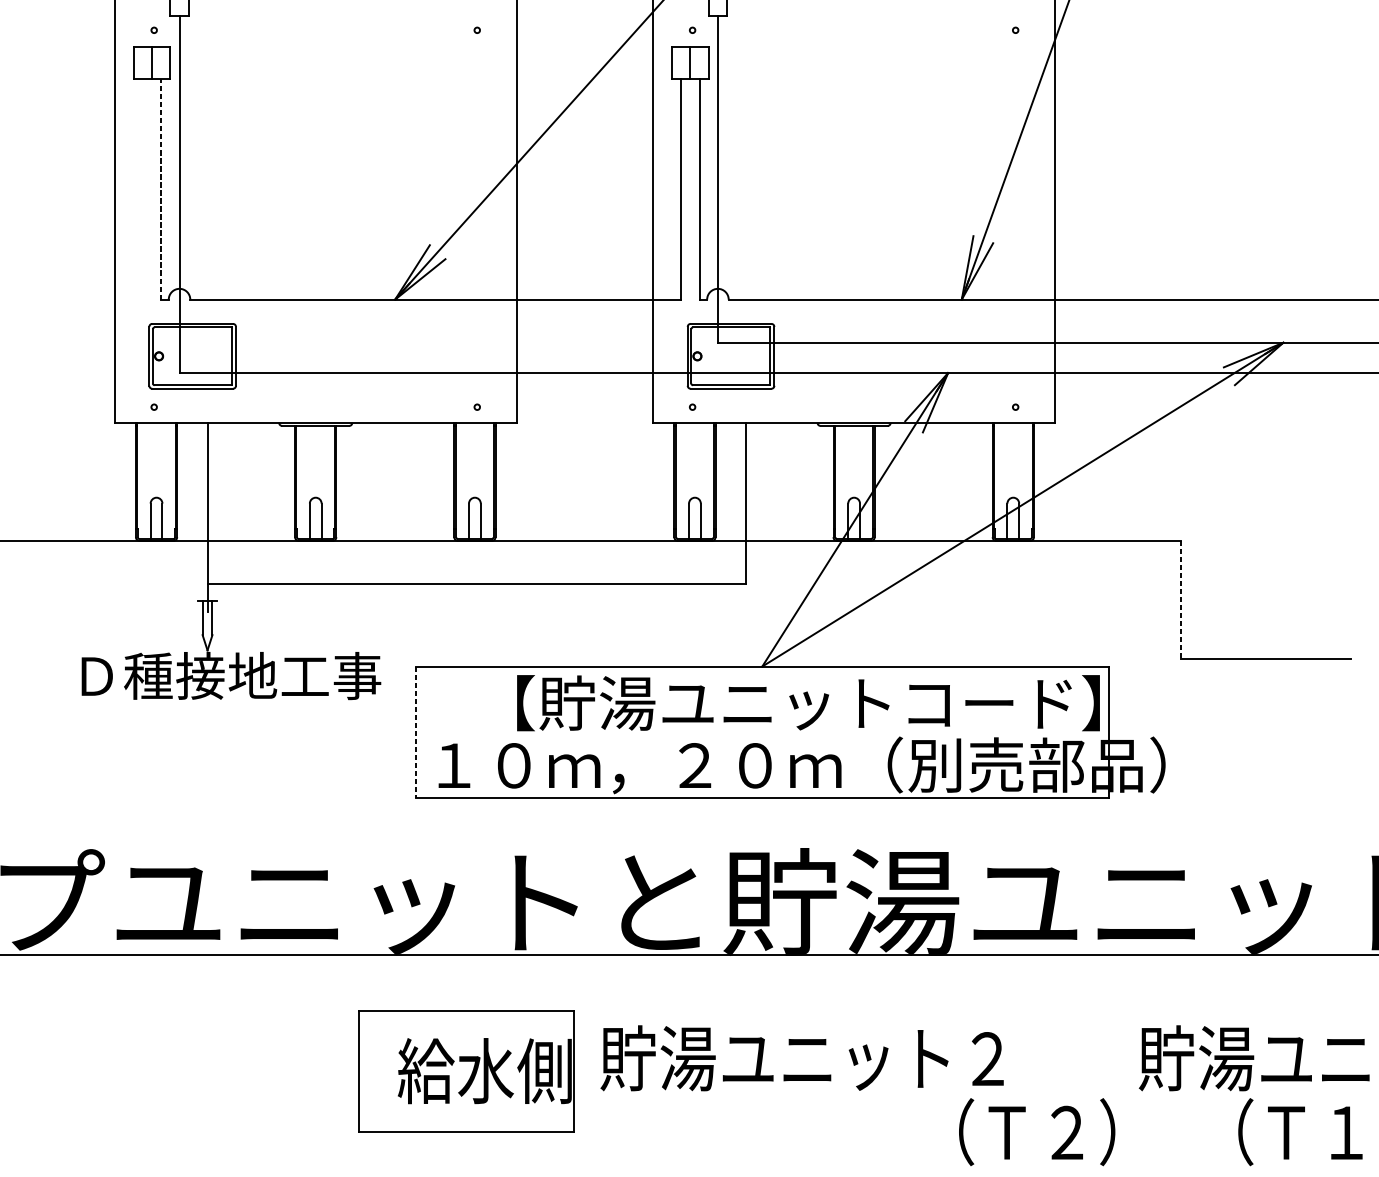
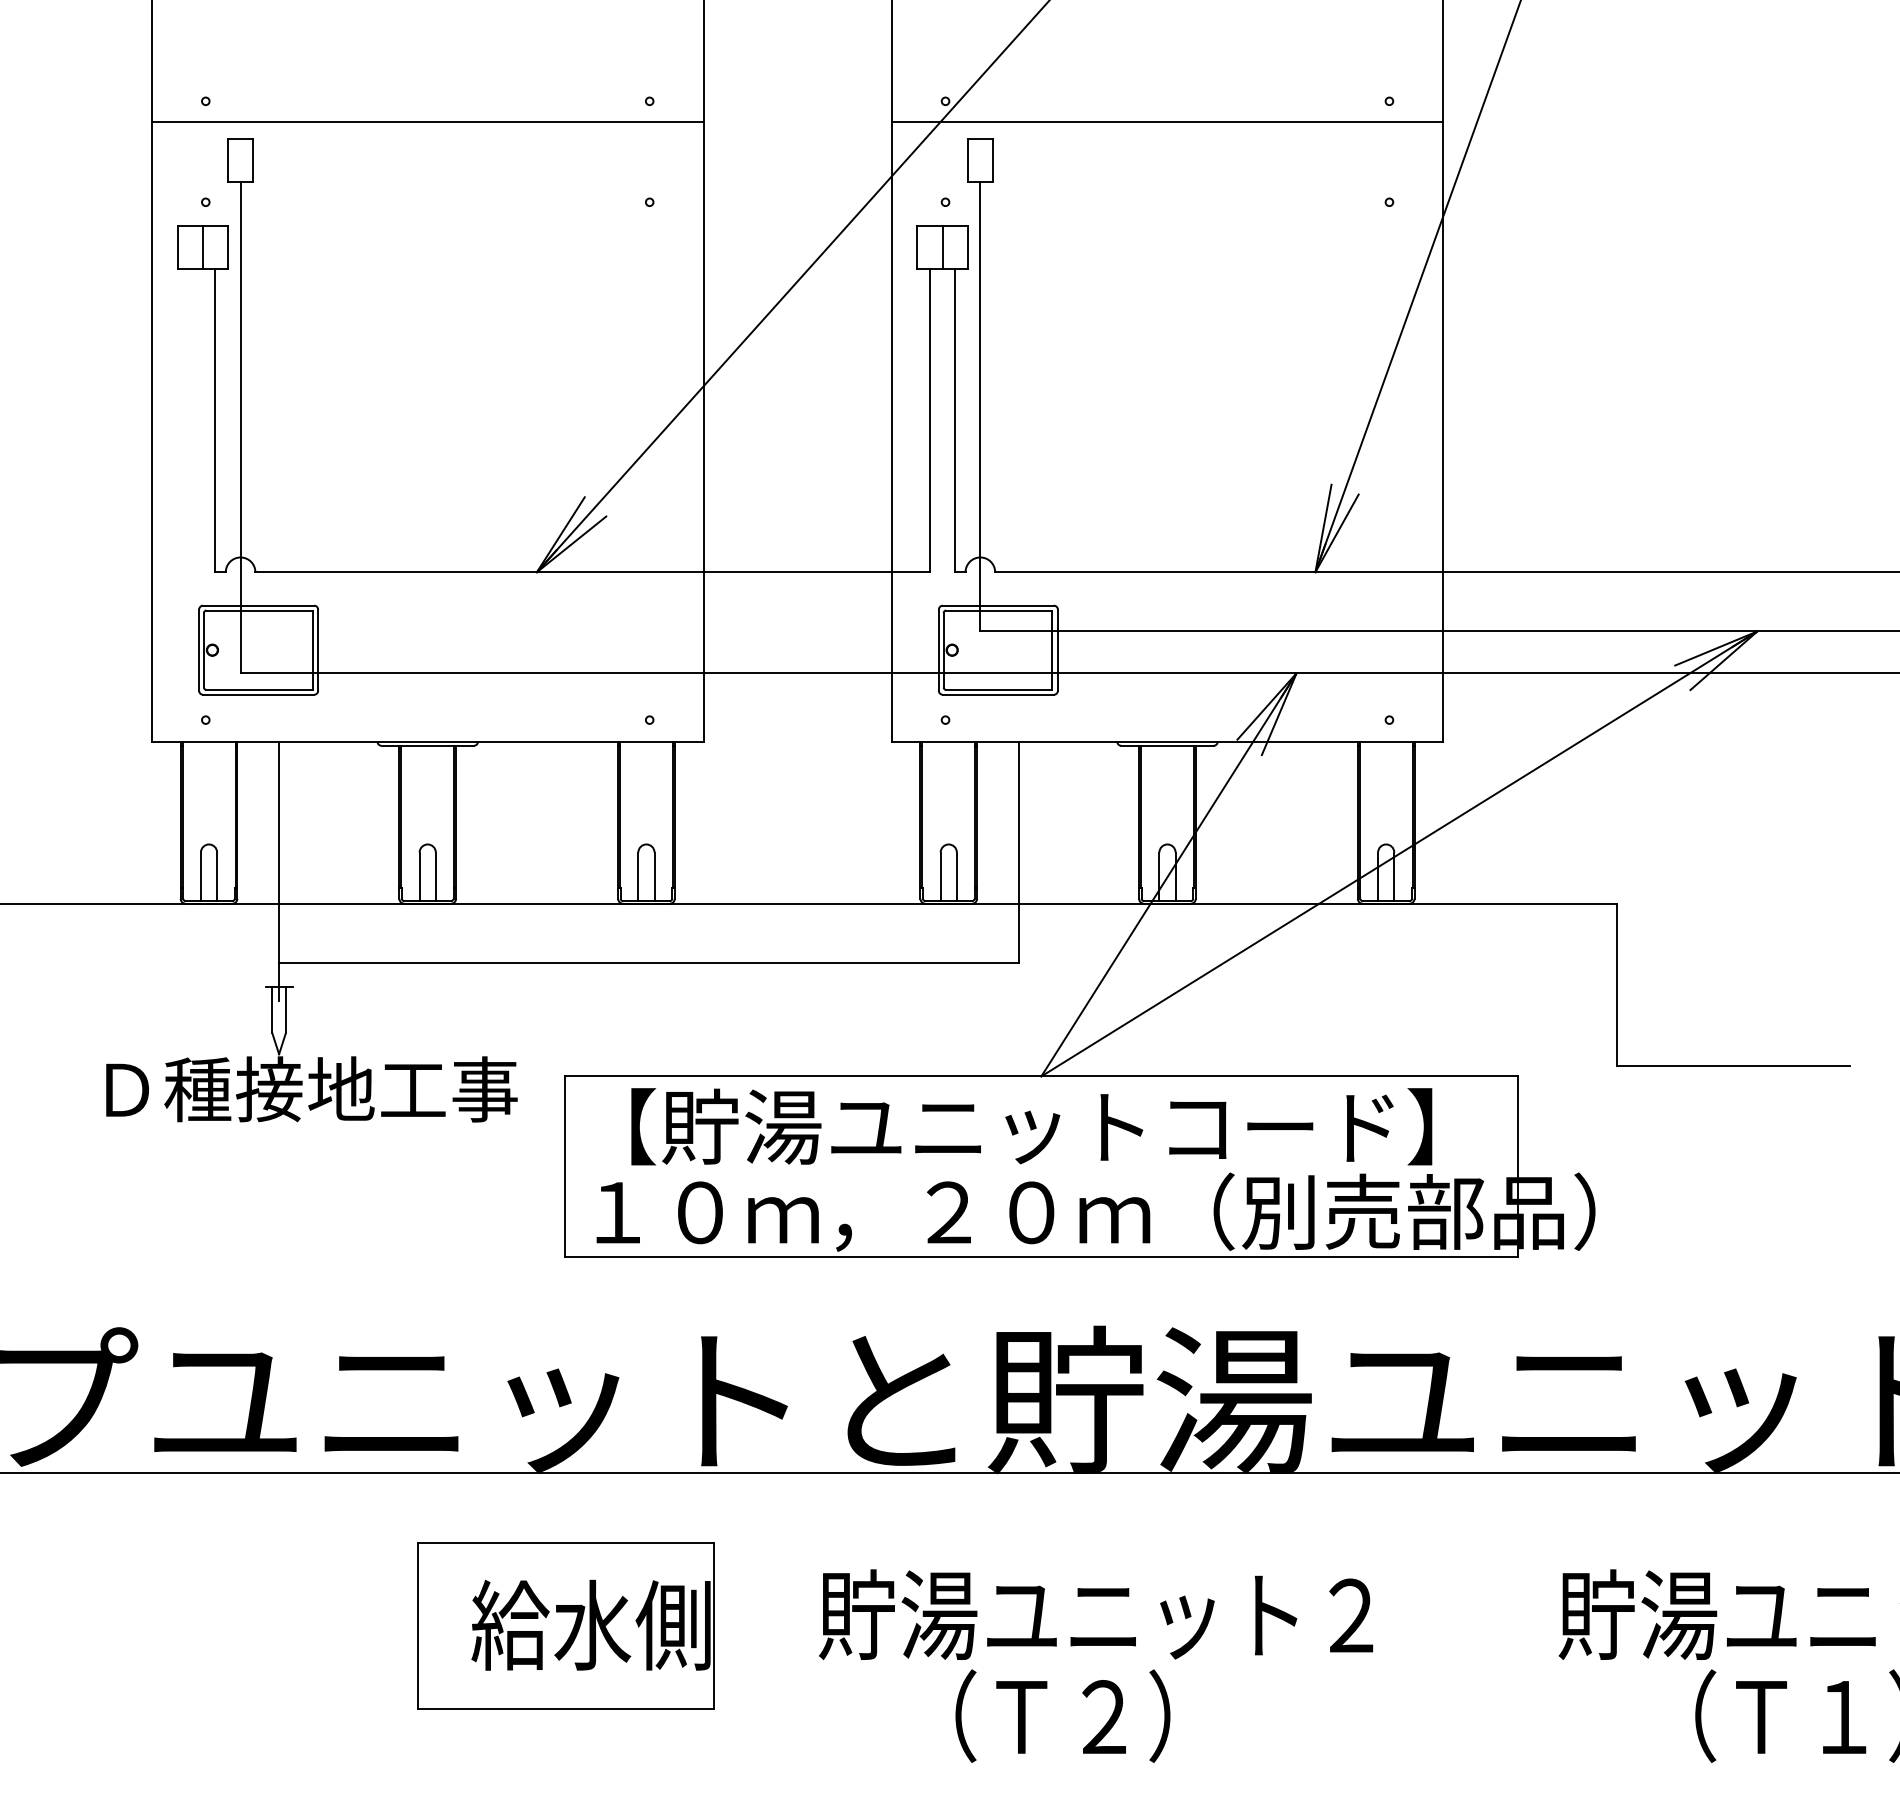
line: (161, 189) -> (215, 420), dashed -> solid
line: (1180, 599) -> (1616, 984), dashed -> solid
text: (808, 702) -> (1031, 1126), moved
line: (416, 732) -> (565, 1167), dashed -> solid
part: (466, 1071) -> (565, 1625), moved
text: (1036, 1131) -> (1062, 1715), moved

